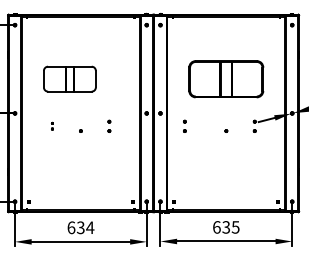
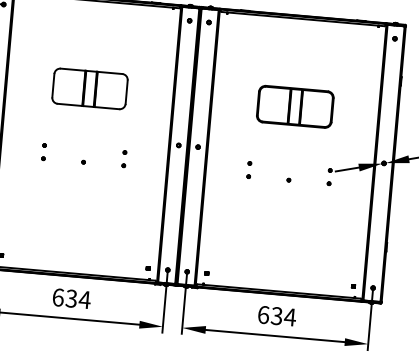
part: (69, 78) -> (89, 87), moved
part: (226, 78) -> (295, 105), size x0.71
part: (52, 125) -> (44, 150), size x1.67
part: (184, 125) -> (248, 168), moved
text: (235, 227) -> (289, 317), 635 -> 634

